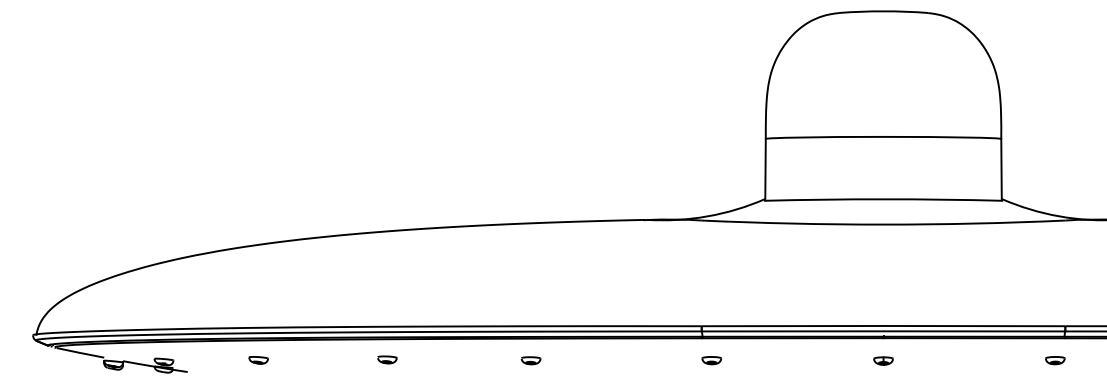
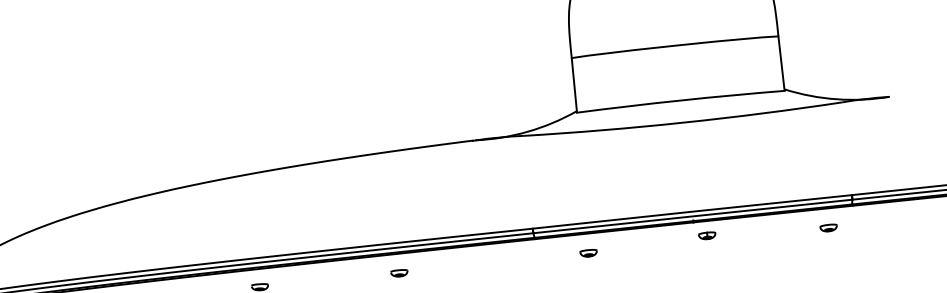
part: (530, 360) -> (398, 273), moved
part: (711, 360) -> (588, 253), moved
part: (883, 360) -> (707, 235), moved
part: (1055, 360) -> (828, 227), moved

